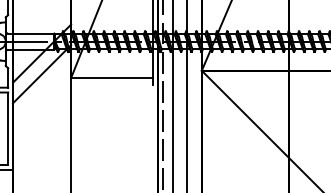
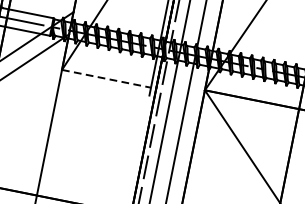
line: (112, 78) -> (106, 79), solid -> dashed

